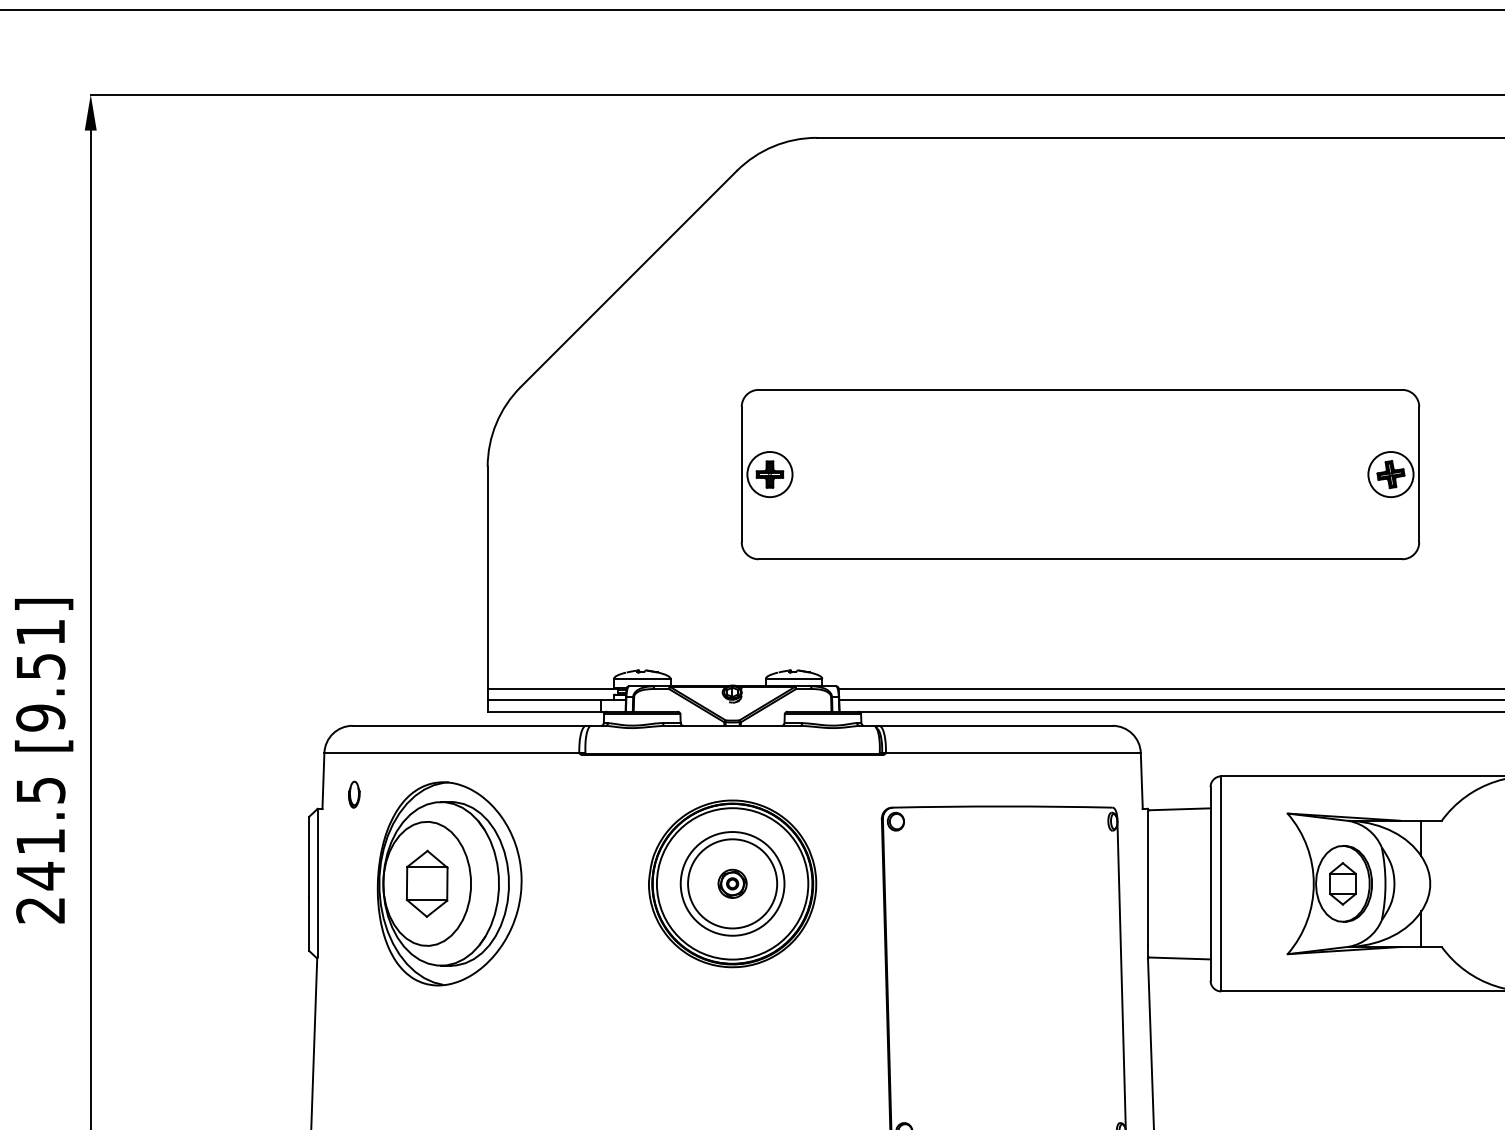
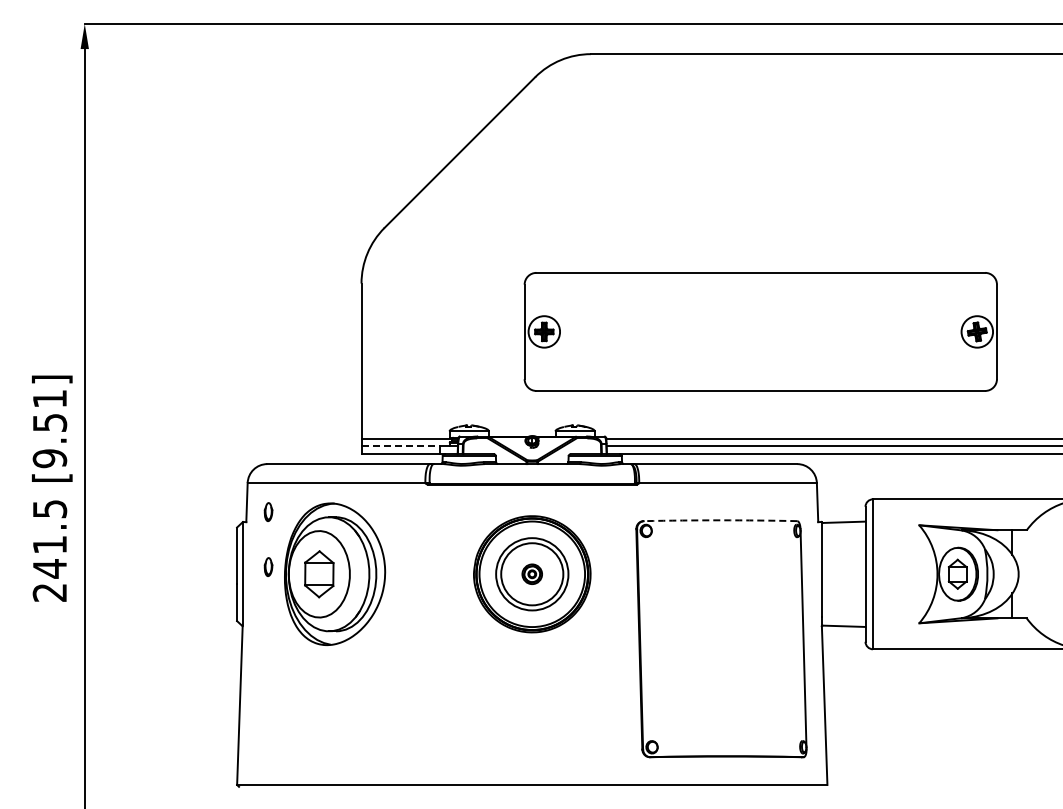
part: (1080, 473) -> (760, 331), moved
line: (545, 700) -> (401, 446), solid -> dashed
arc: (1002, 806) -> (720, 520), solid -> dashed
part: (354, 872) -> (268, 566), added

